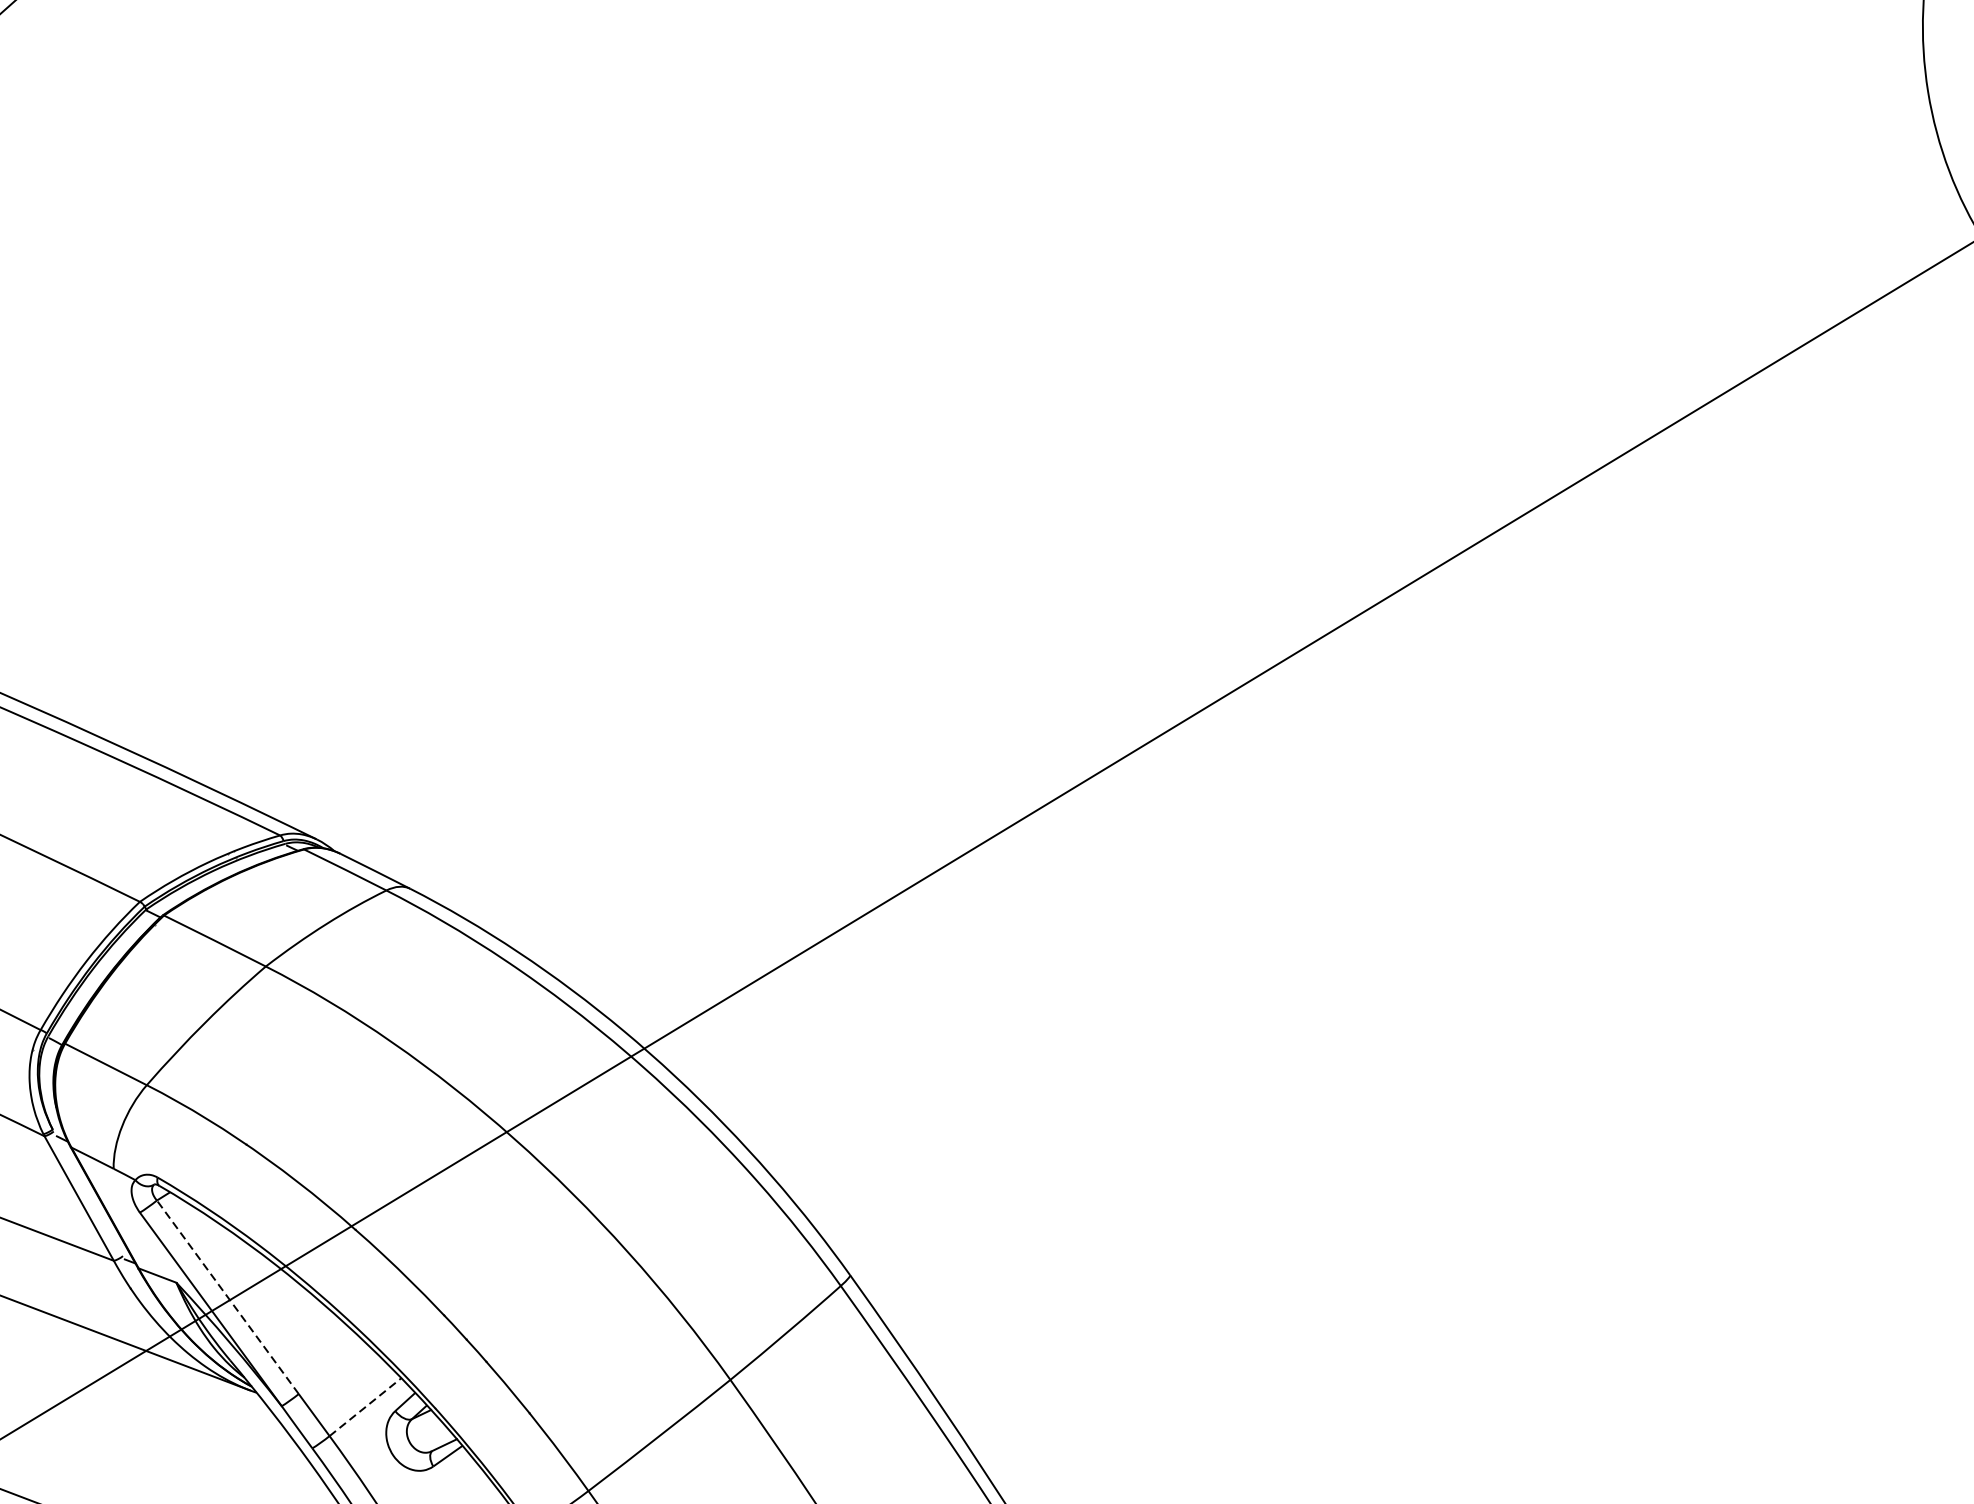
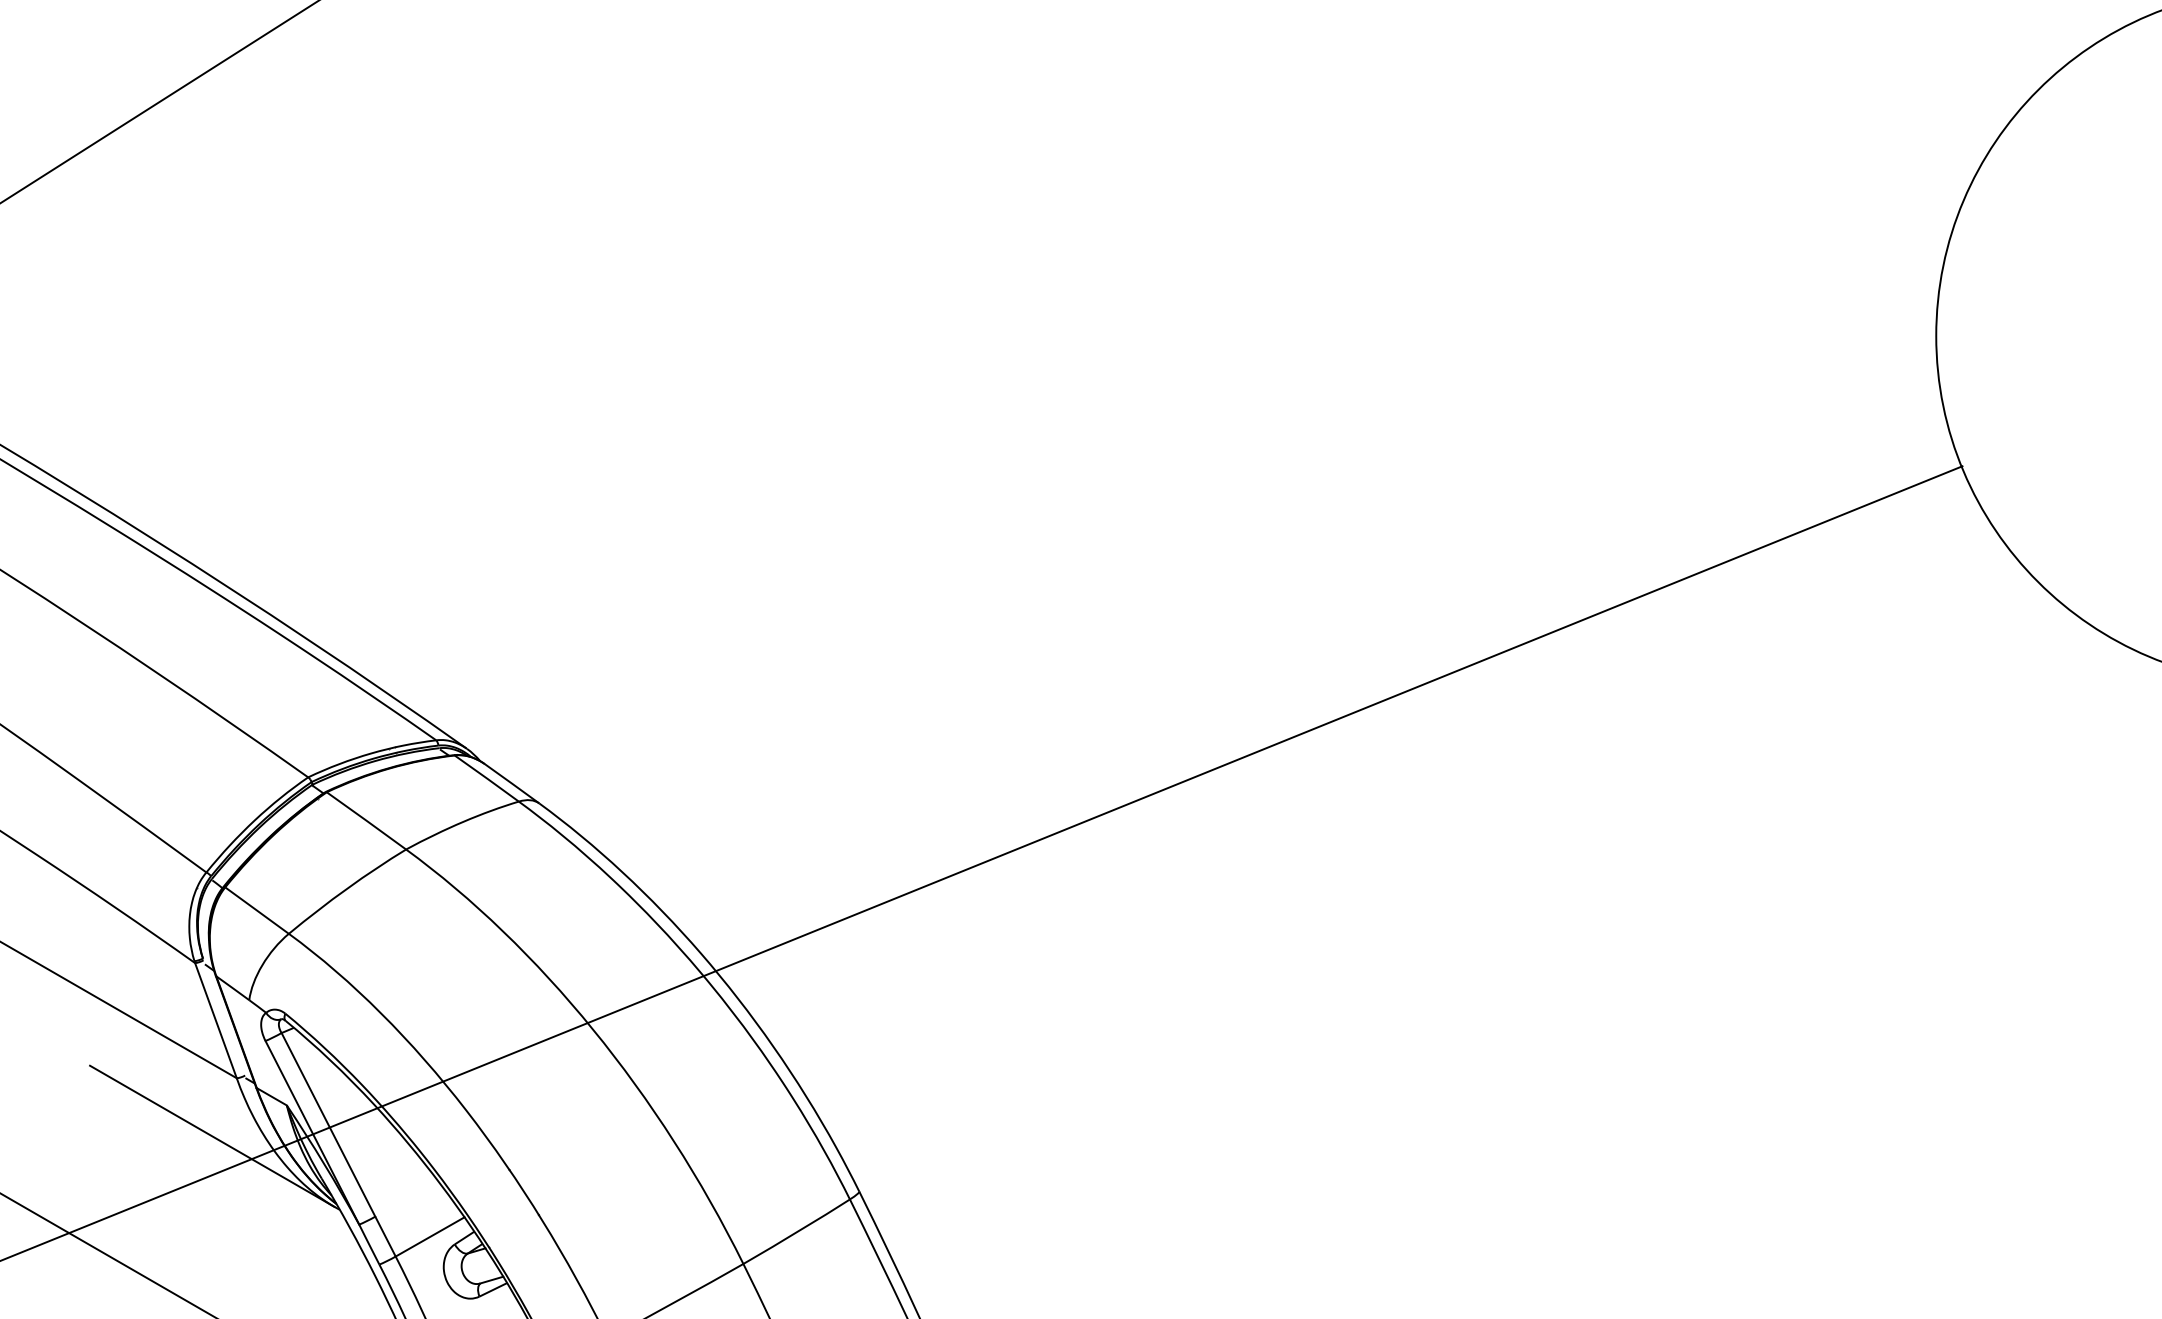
line: (227, 1296) -> (328, 1124), dashed -> solid
line: (365, 1406) -> (430, 1236), dashed -> solid

